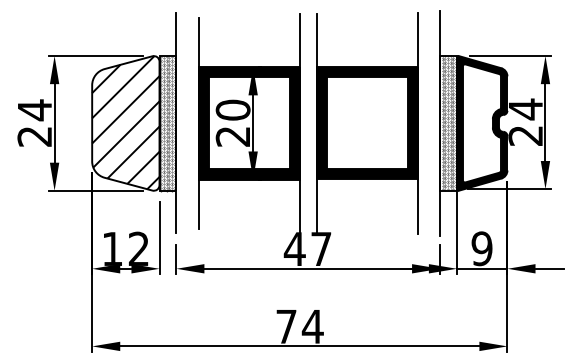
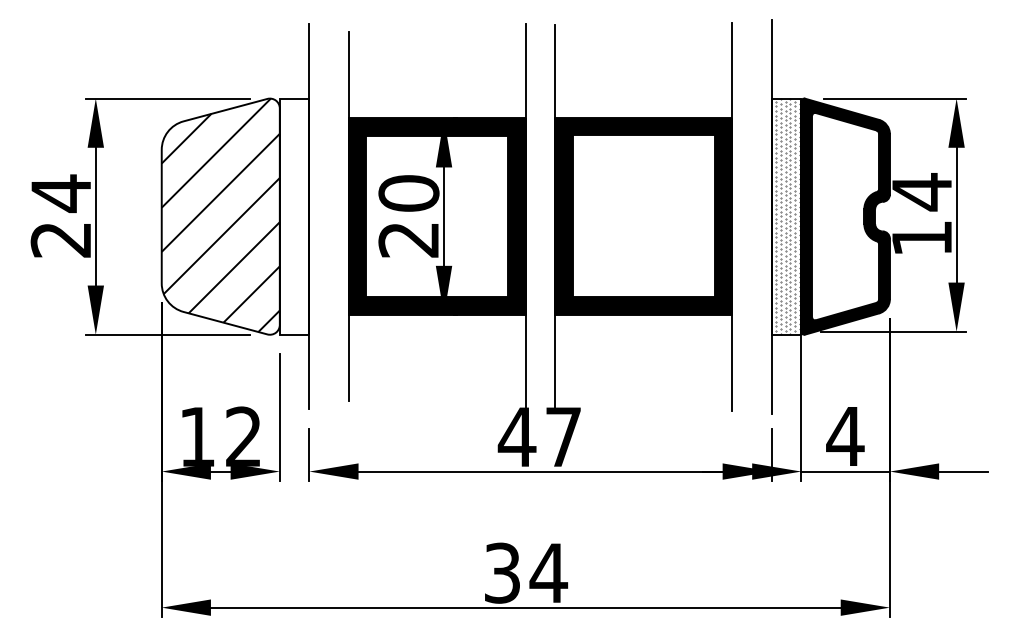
hatch: (167, 123) -> (293, 216), removed
text: (525, 135) -> (921, 237), 24 -> 14
text: (482, 248) -> (846, 435), 9 -> 4
text: (286, 326) -> (502, 572), 74 -> 34

